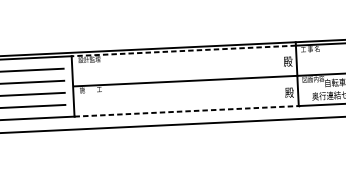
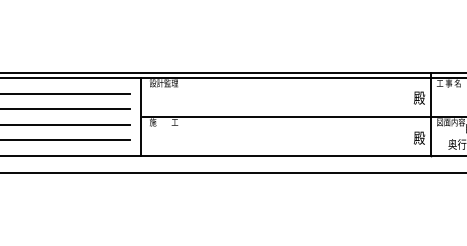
line: (183, 50) -> (285, 77), dashed -> solid
line: (186, 111) -> (285, 155), dashed -> solid

